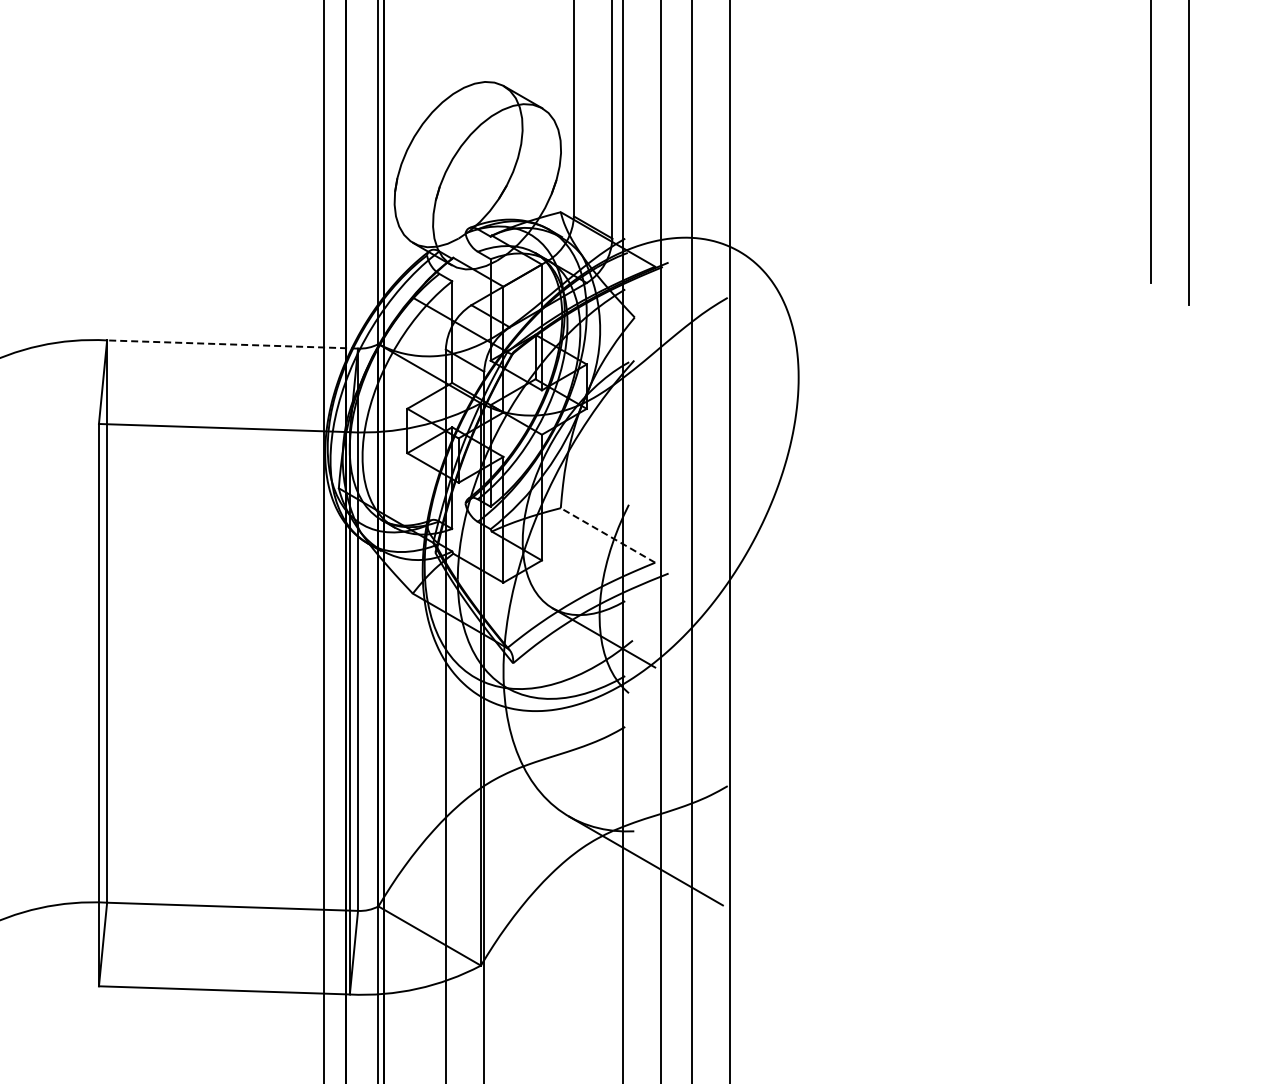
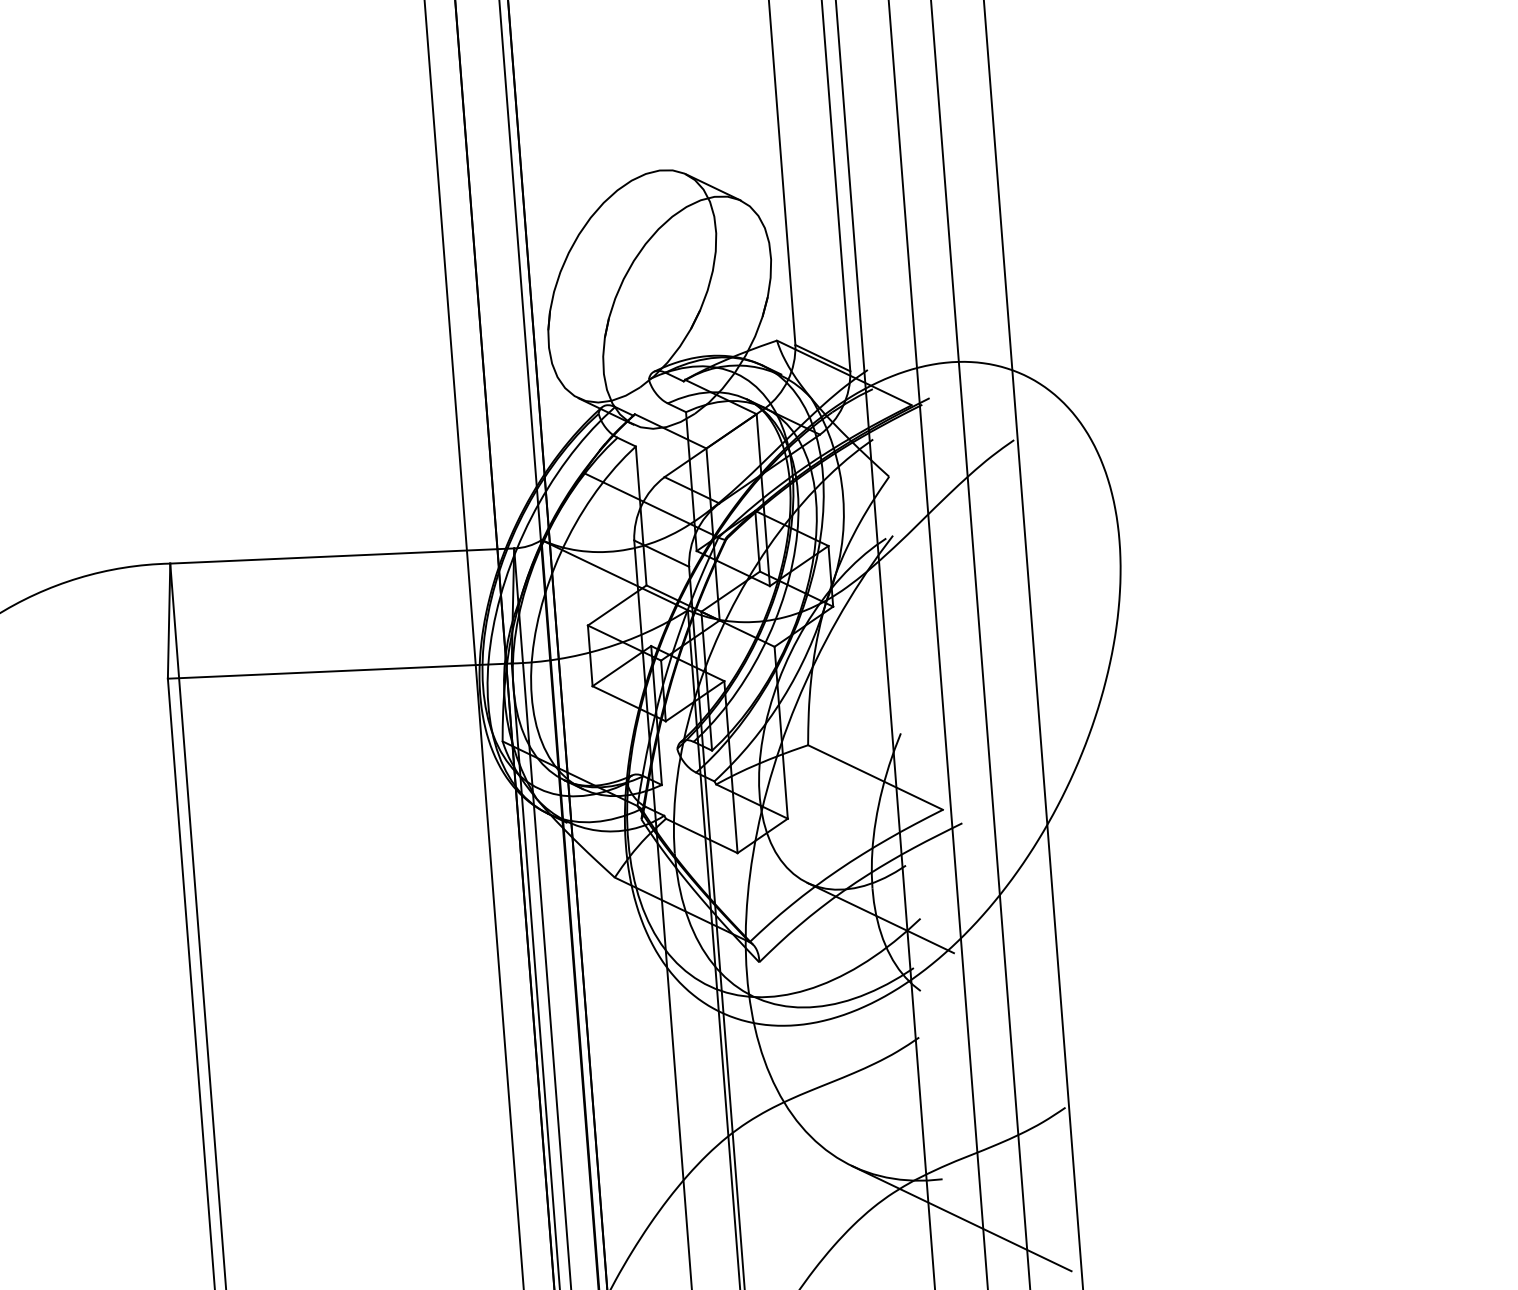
line: (232, 344) -> (342, 555), dashed -> solid
line: (608, 535) -> (876, 777), dashed -> solid

